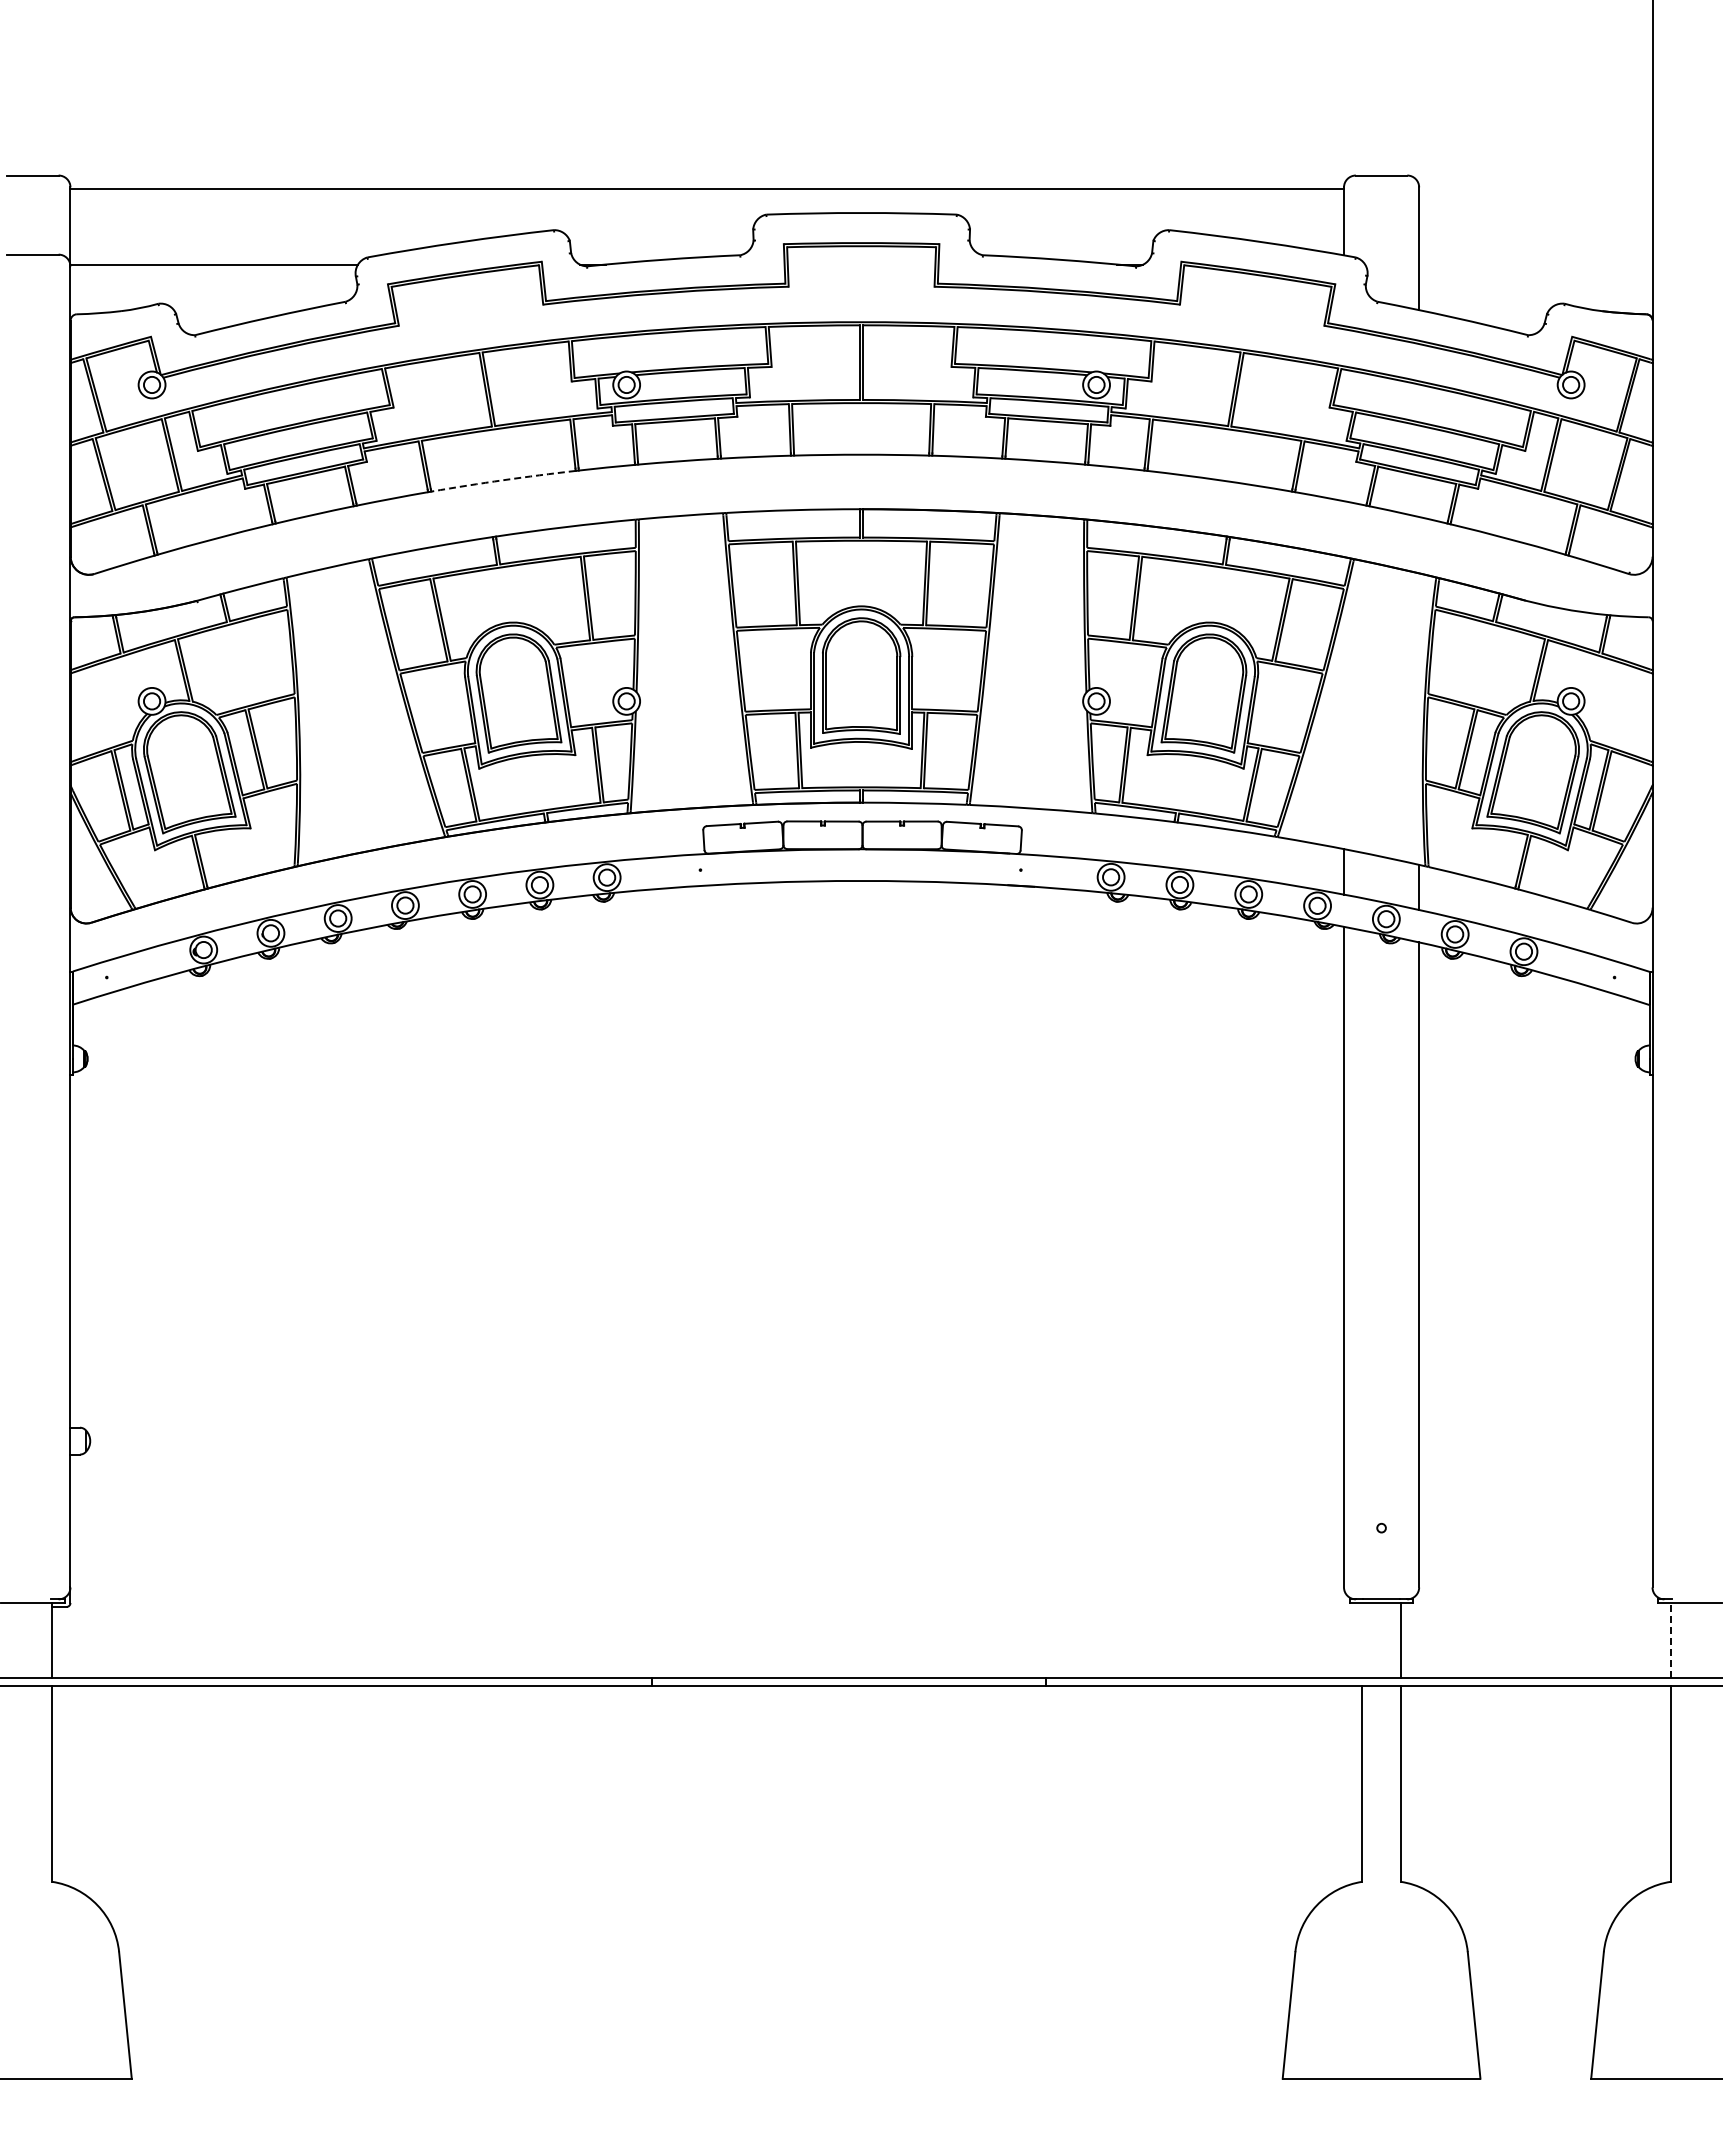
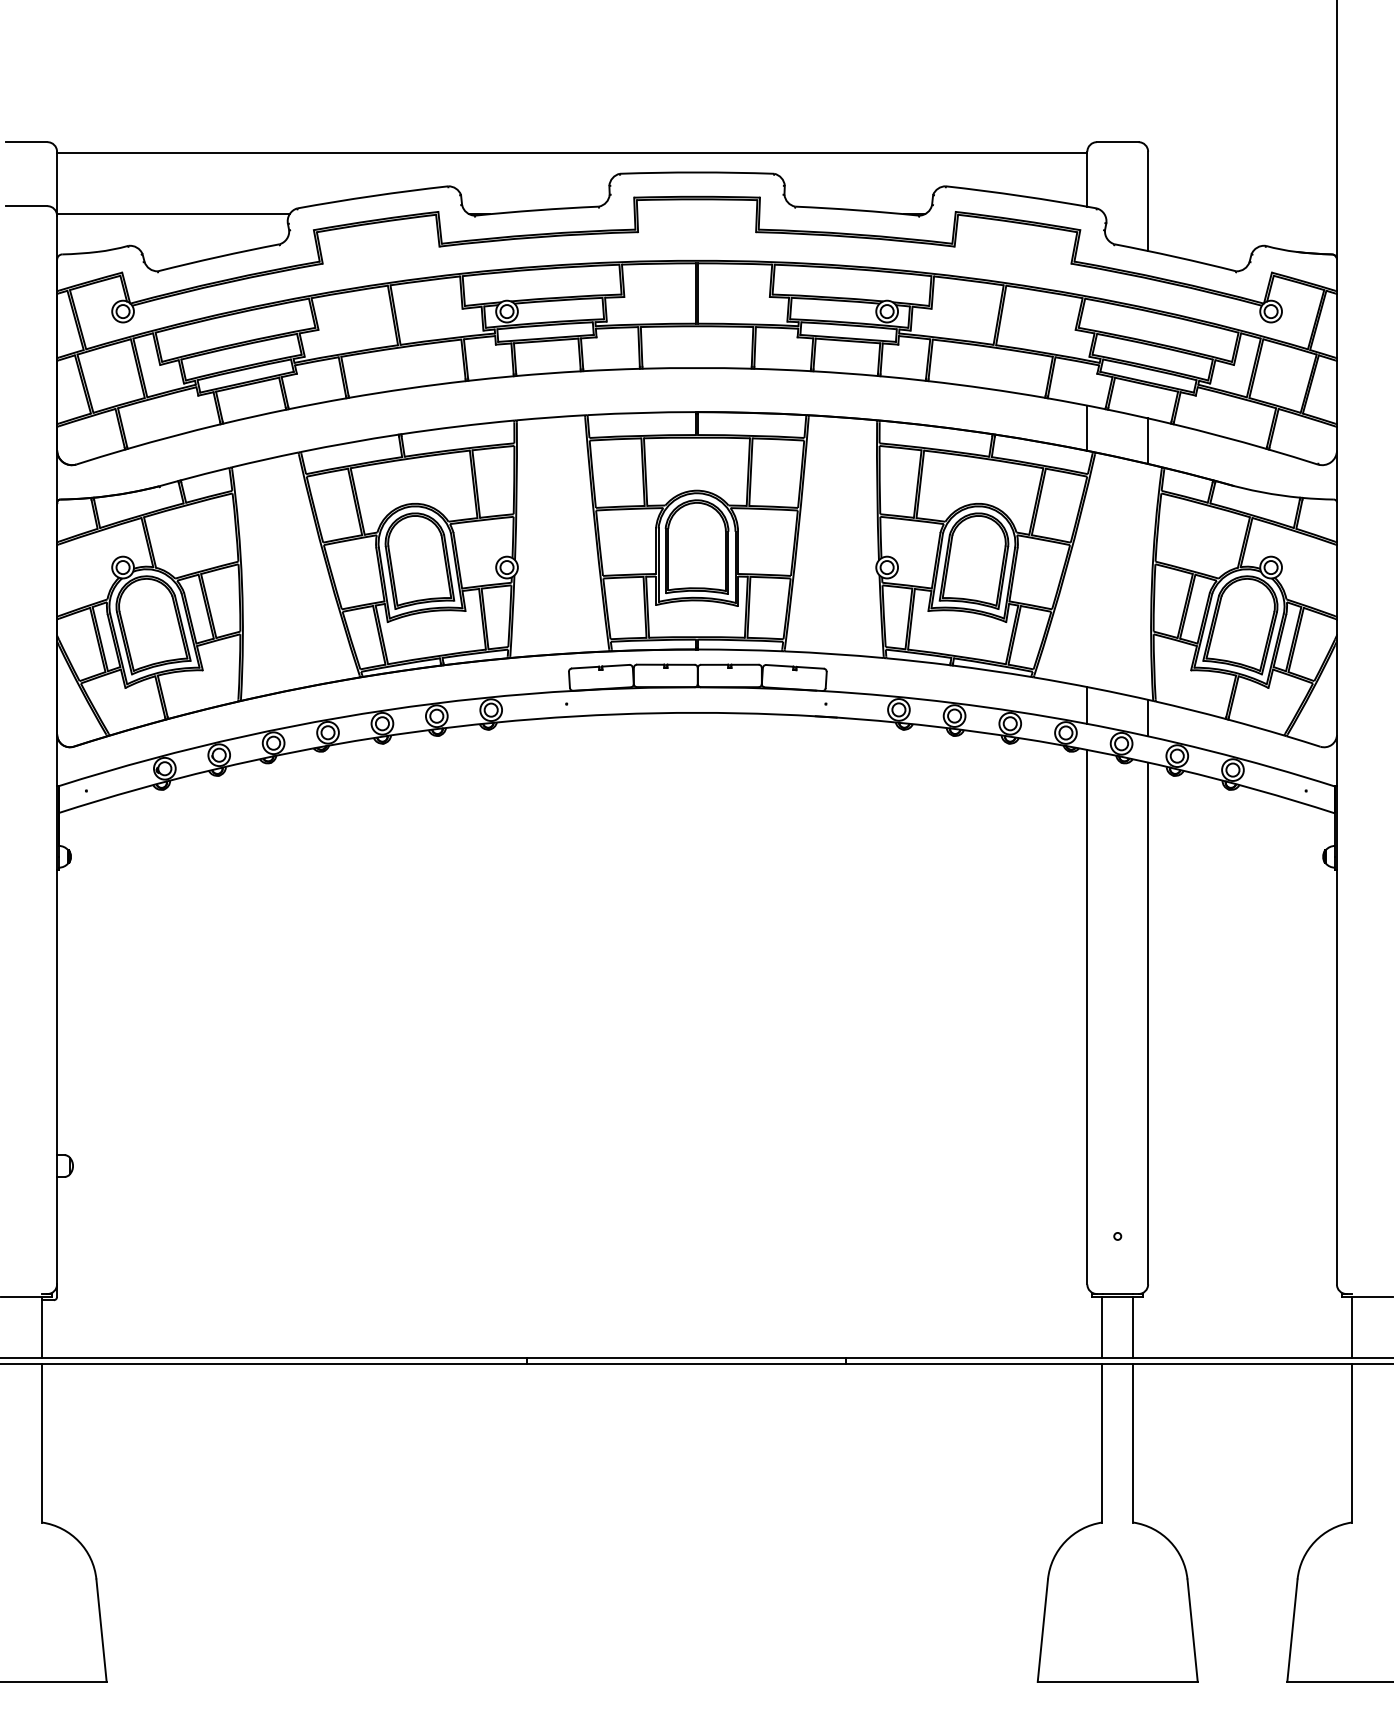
arc: (503, 480) -> (407, 388), dashed -> solid
line: (1344, 529) -> (1087, 428), added
line: (1419, 544) -> (1148, 440), added
line: (1362, 1640) -> (1102, 1327), added
line: (1670, 1640) -> (1351, 1327), dashed -> solid

